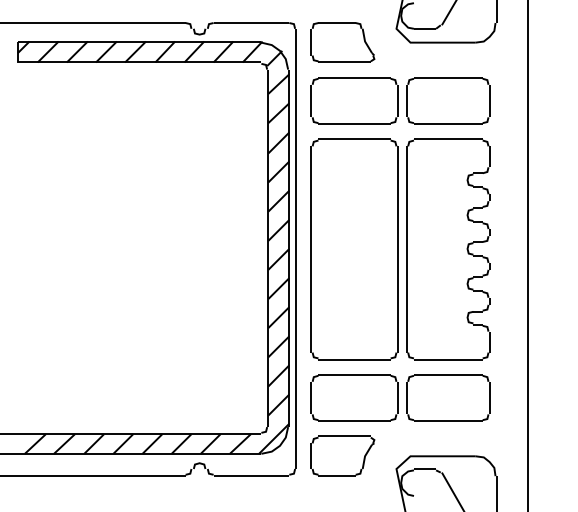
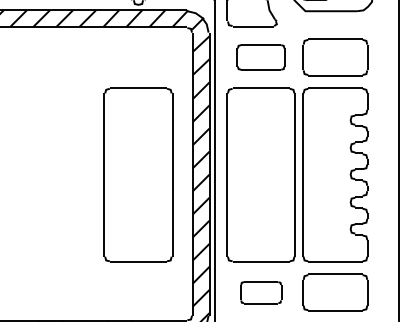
part: (354, 100) -> (261, 57), size x0.7
part: (199, 249) -> (138, 175), added
part: (354, 397) -> (261, 292), size x0.6

